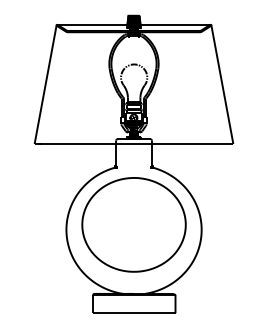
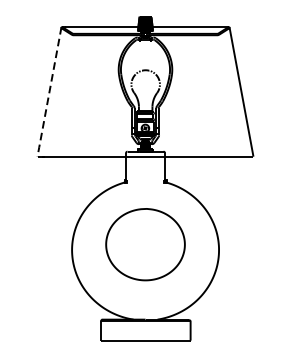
line: (45, 84) -> (49, 92), solid -> dashed
part: (133, 224) -> (144, 244), size x0.7

